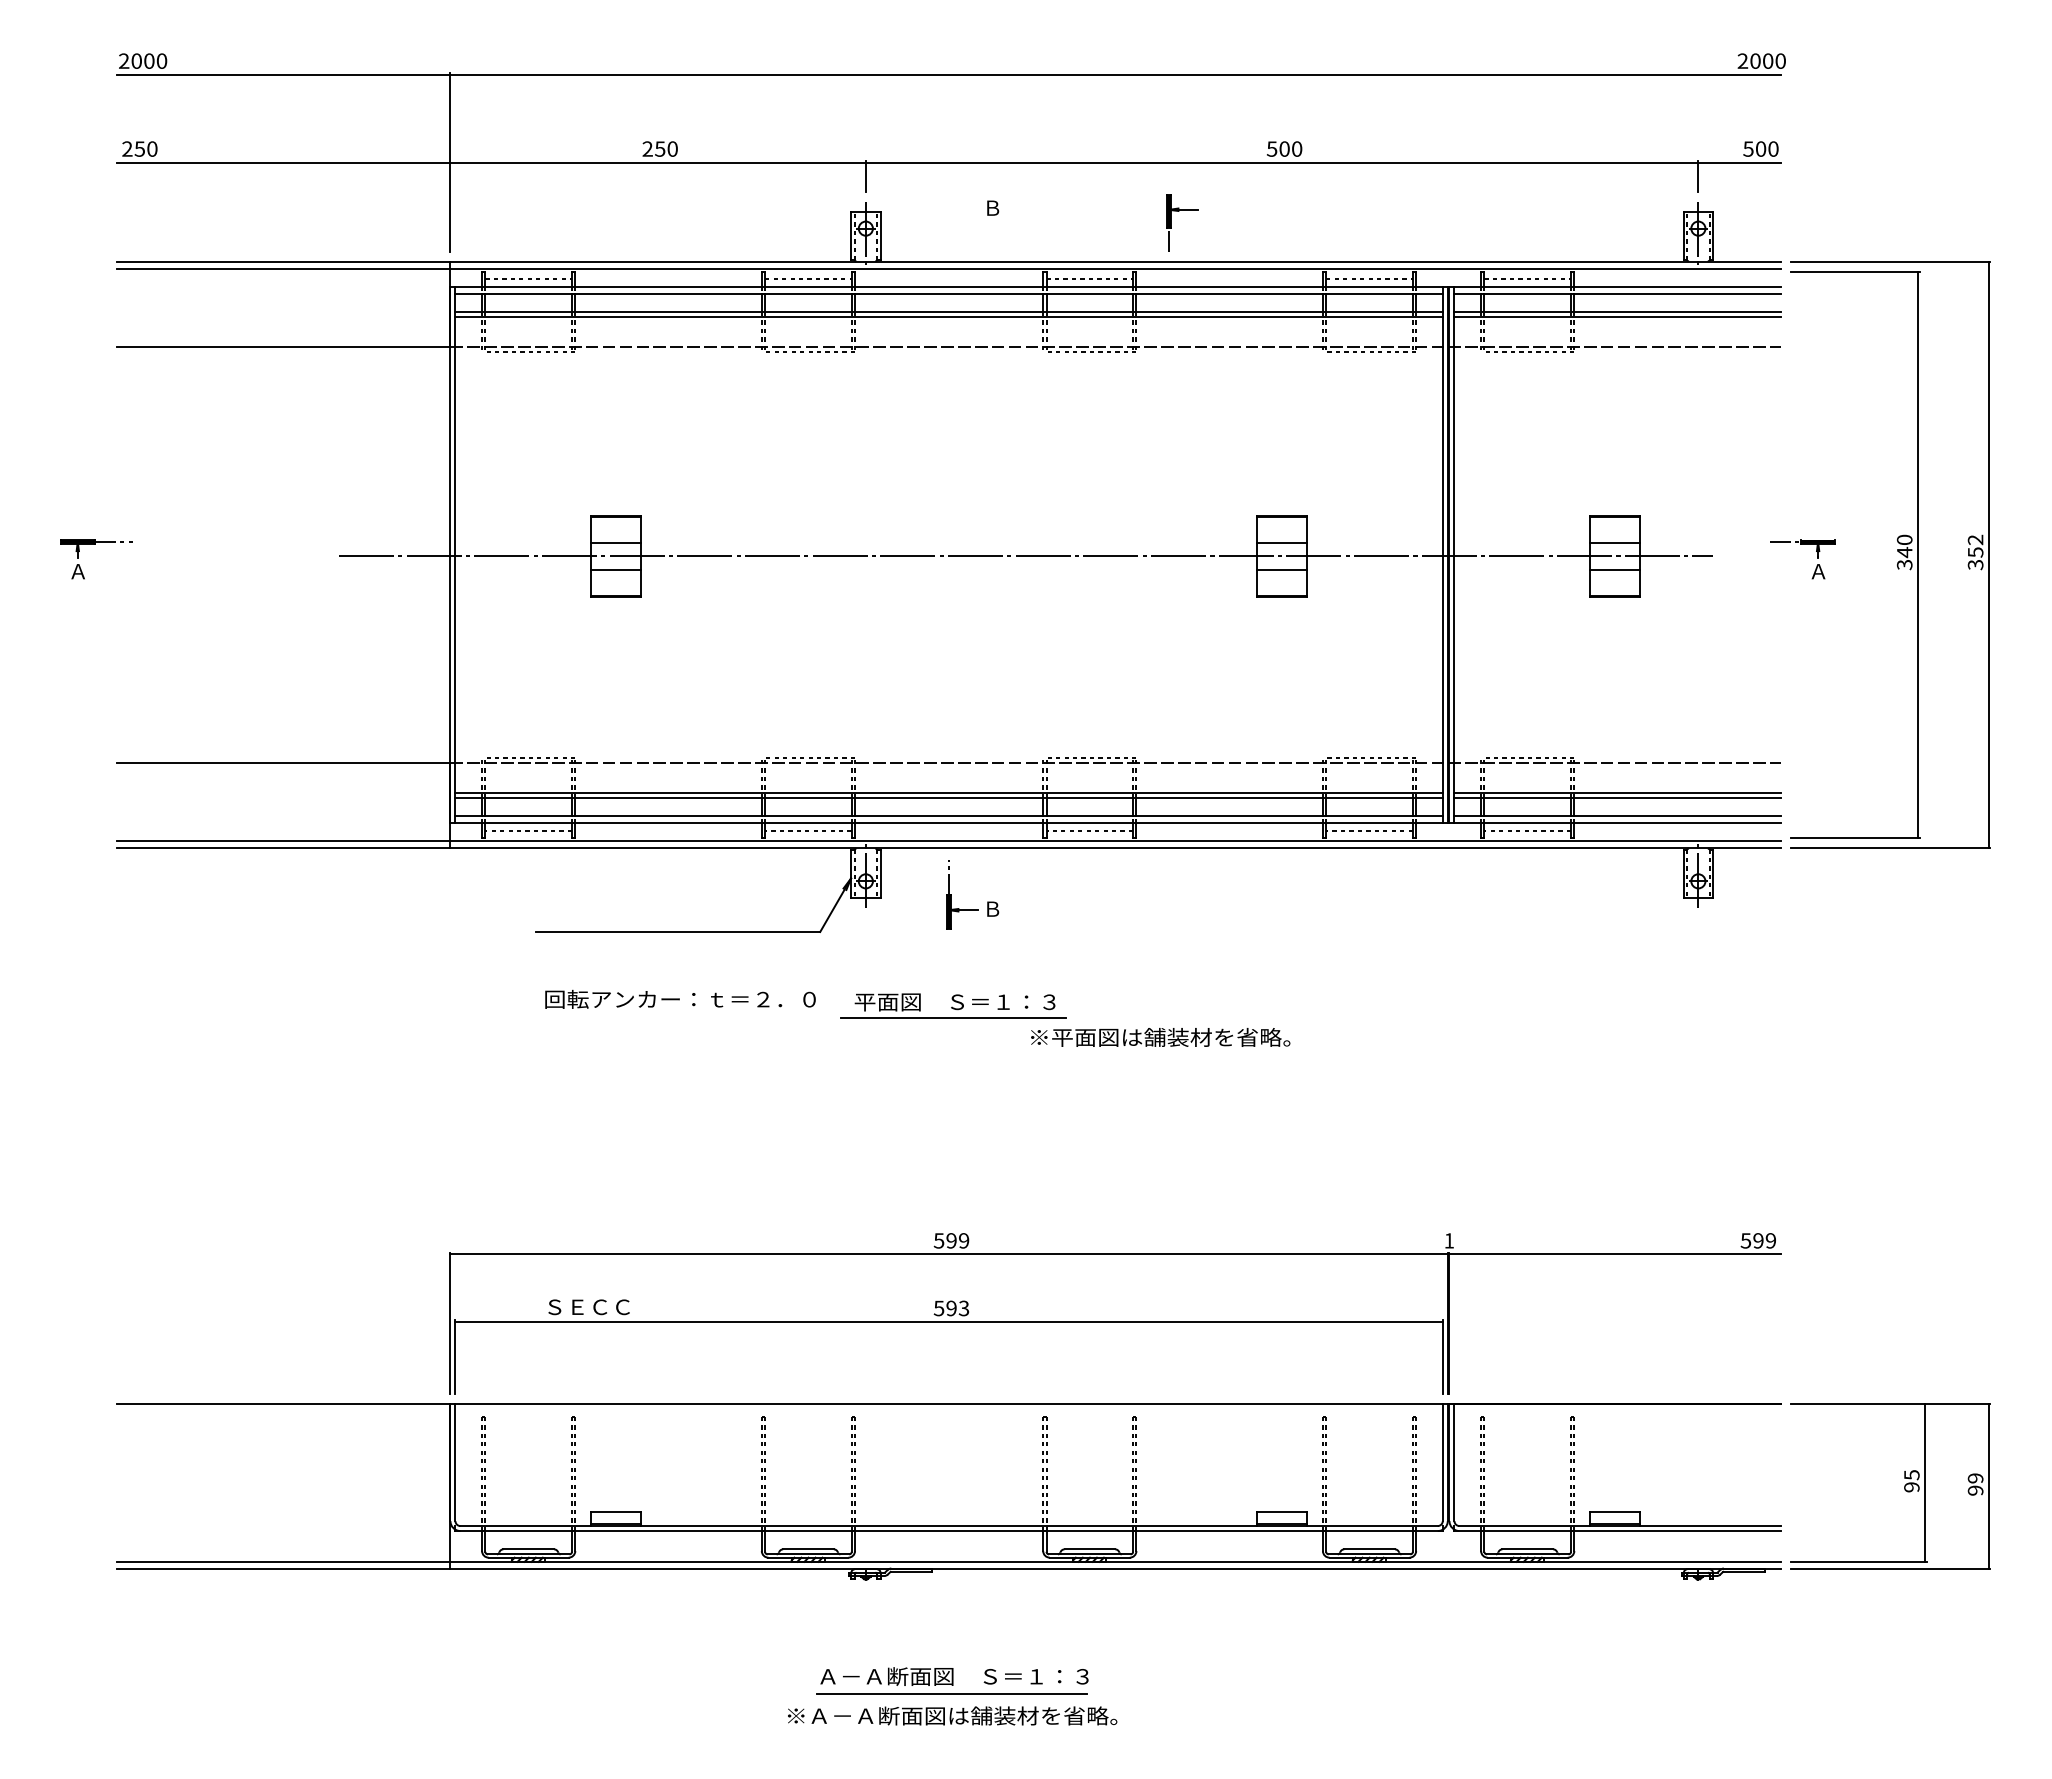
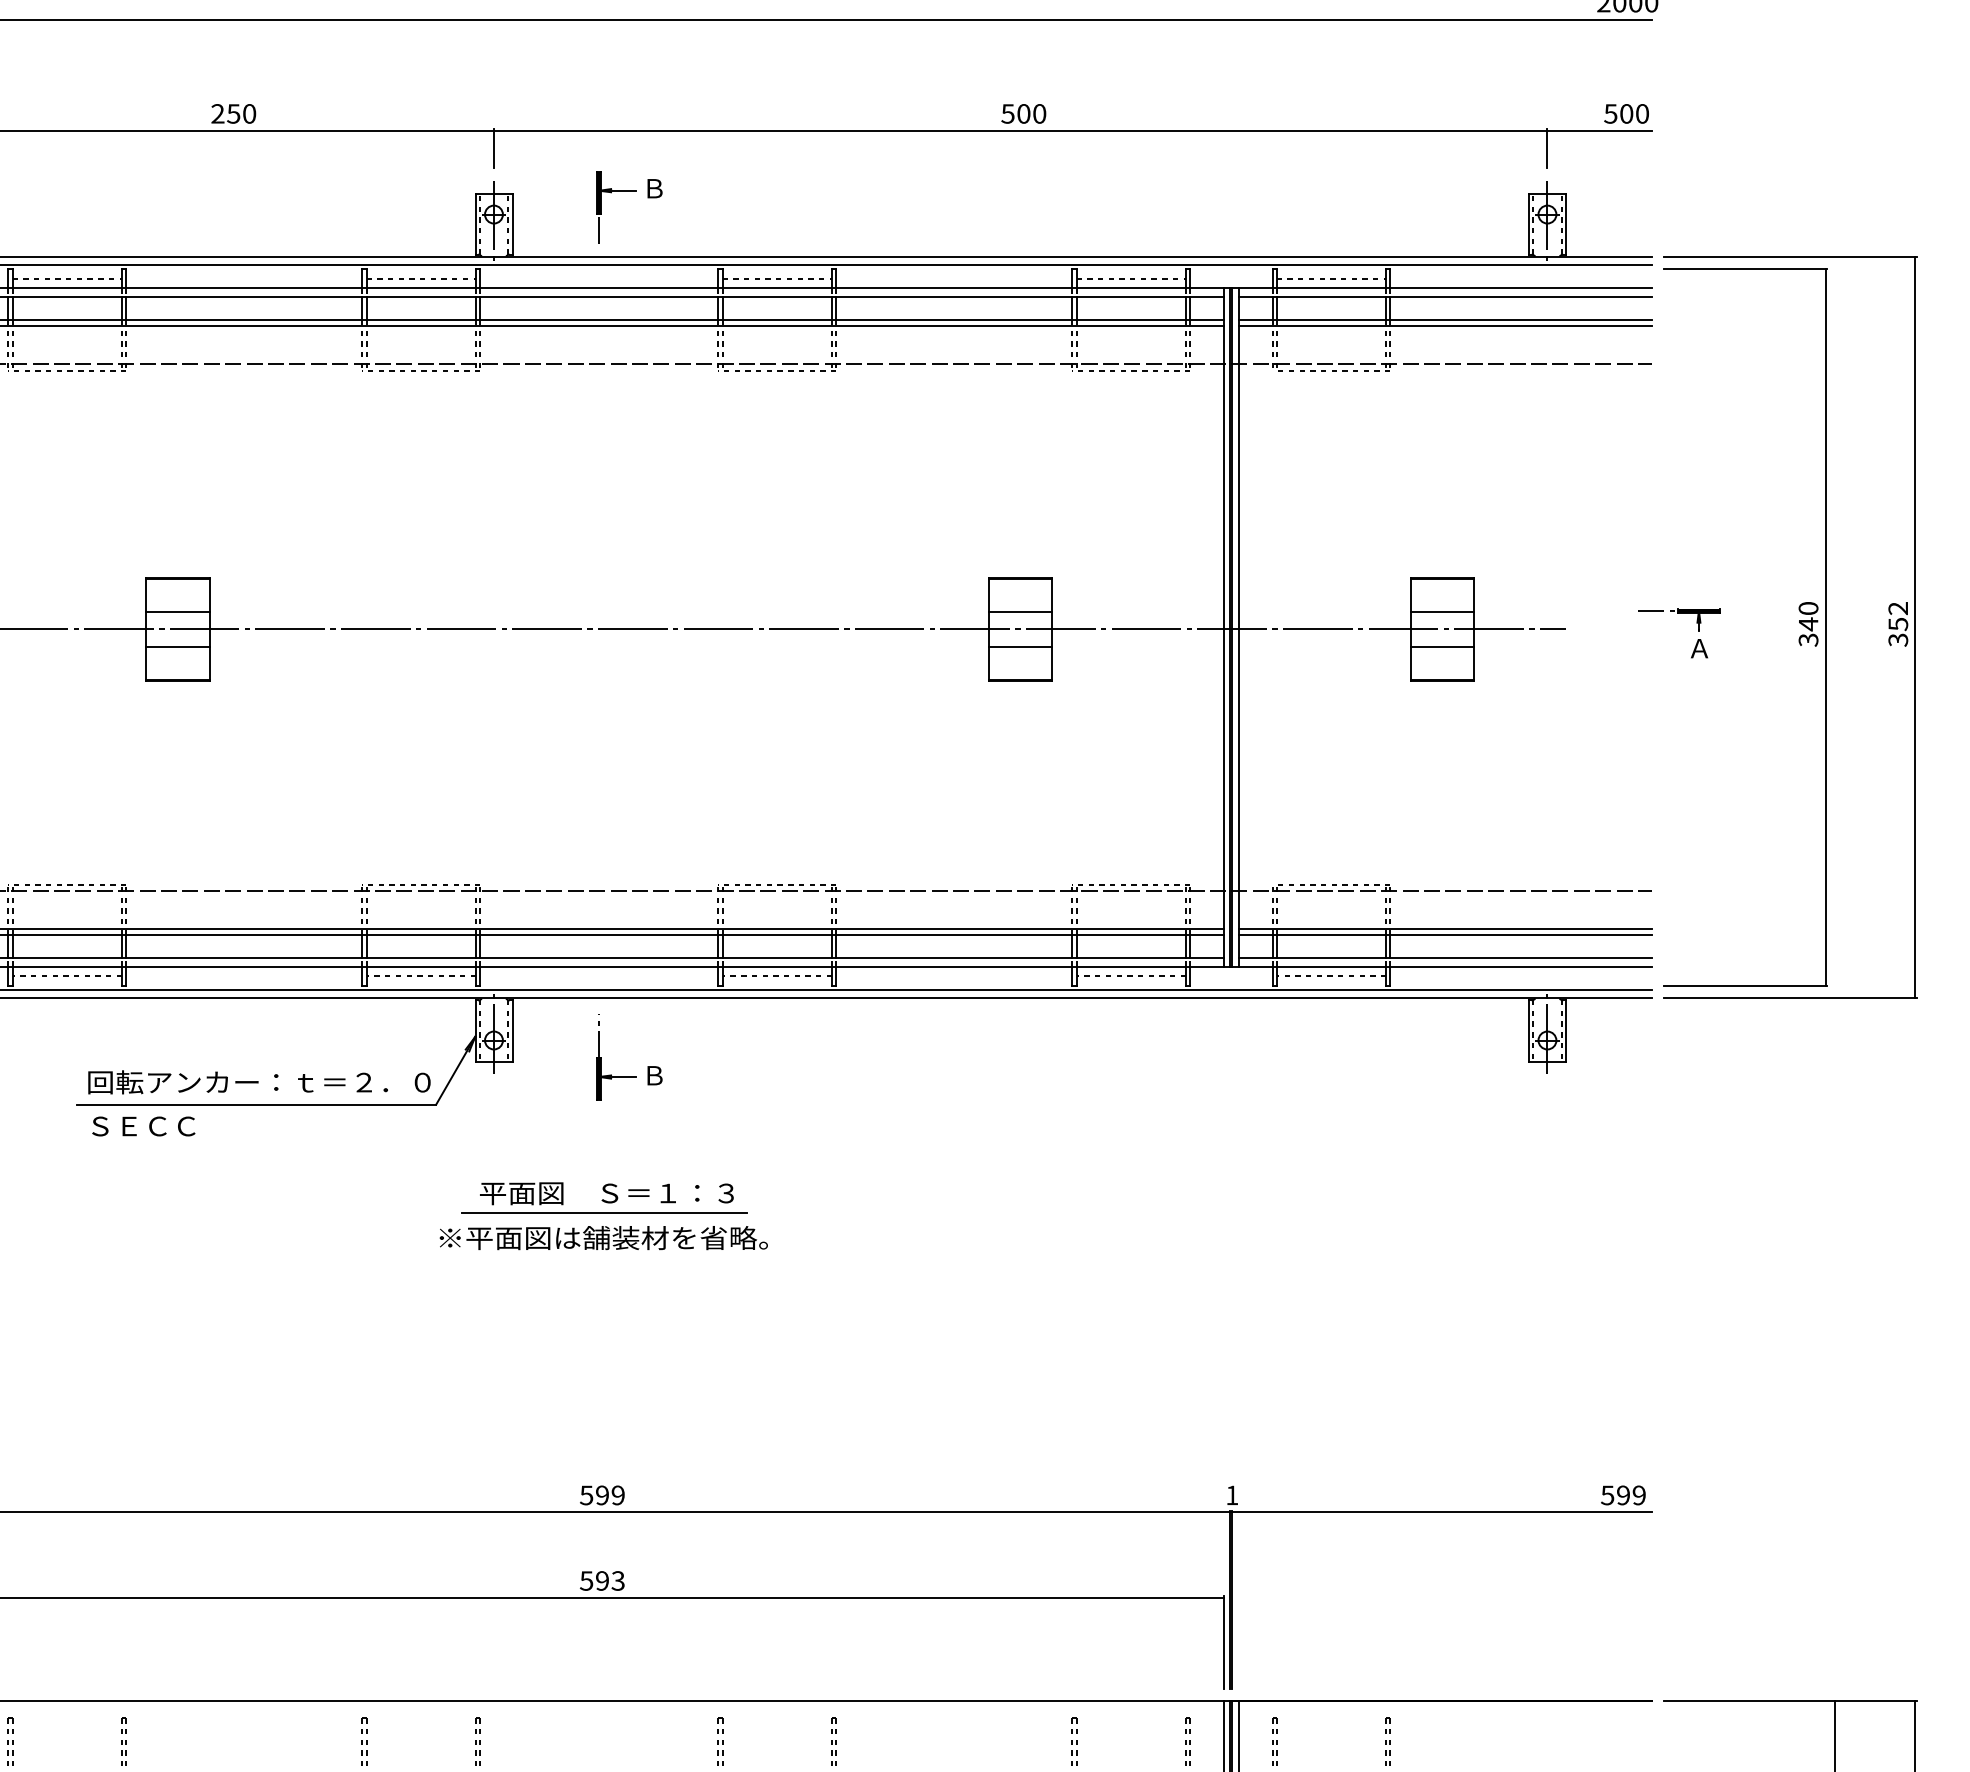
part: (1171, 222) -> (602, 206), moved
text: (680, 998) -> (259, 1081), moved
text: (1160, 1037) -> (603, 1238), moved
text: (588, 1307) -> (143, 1126), moved

